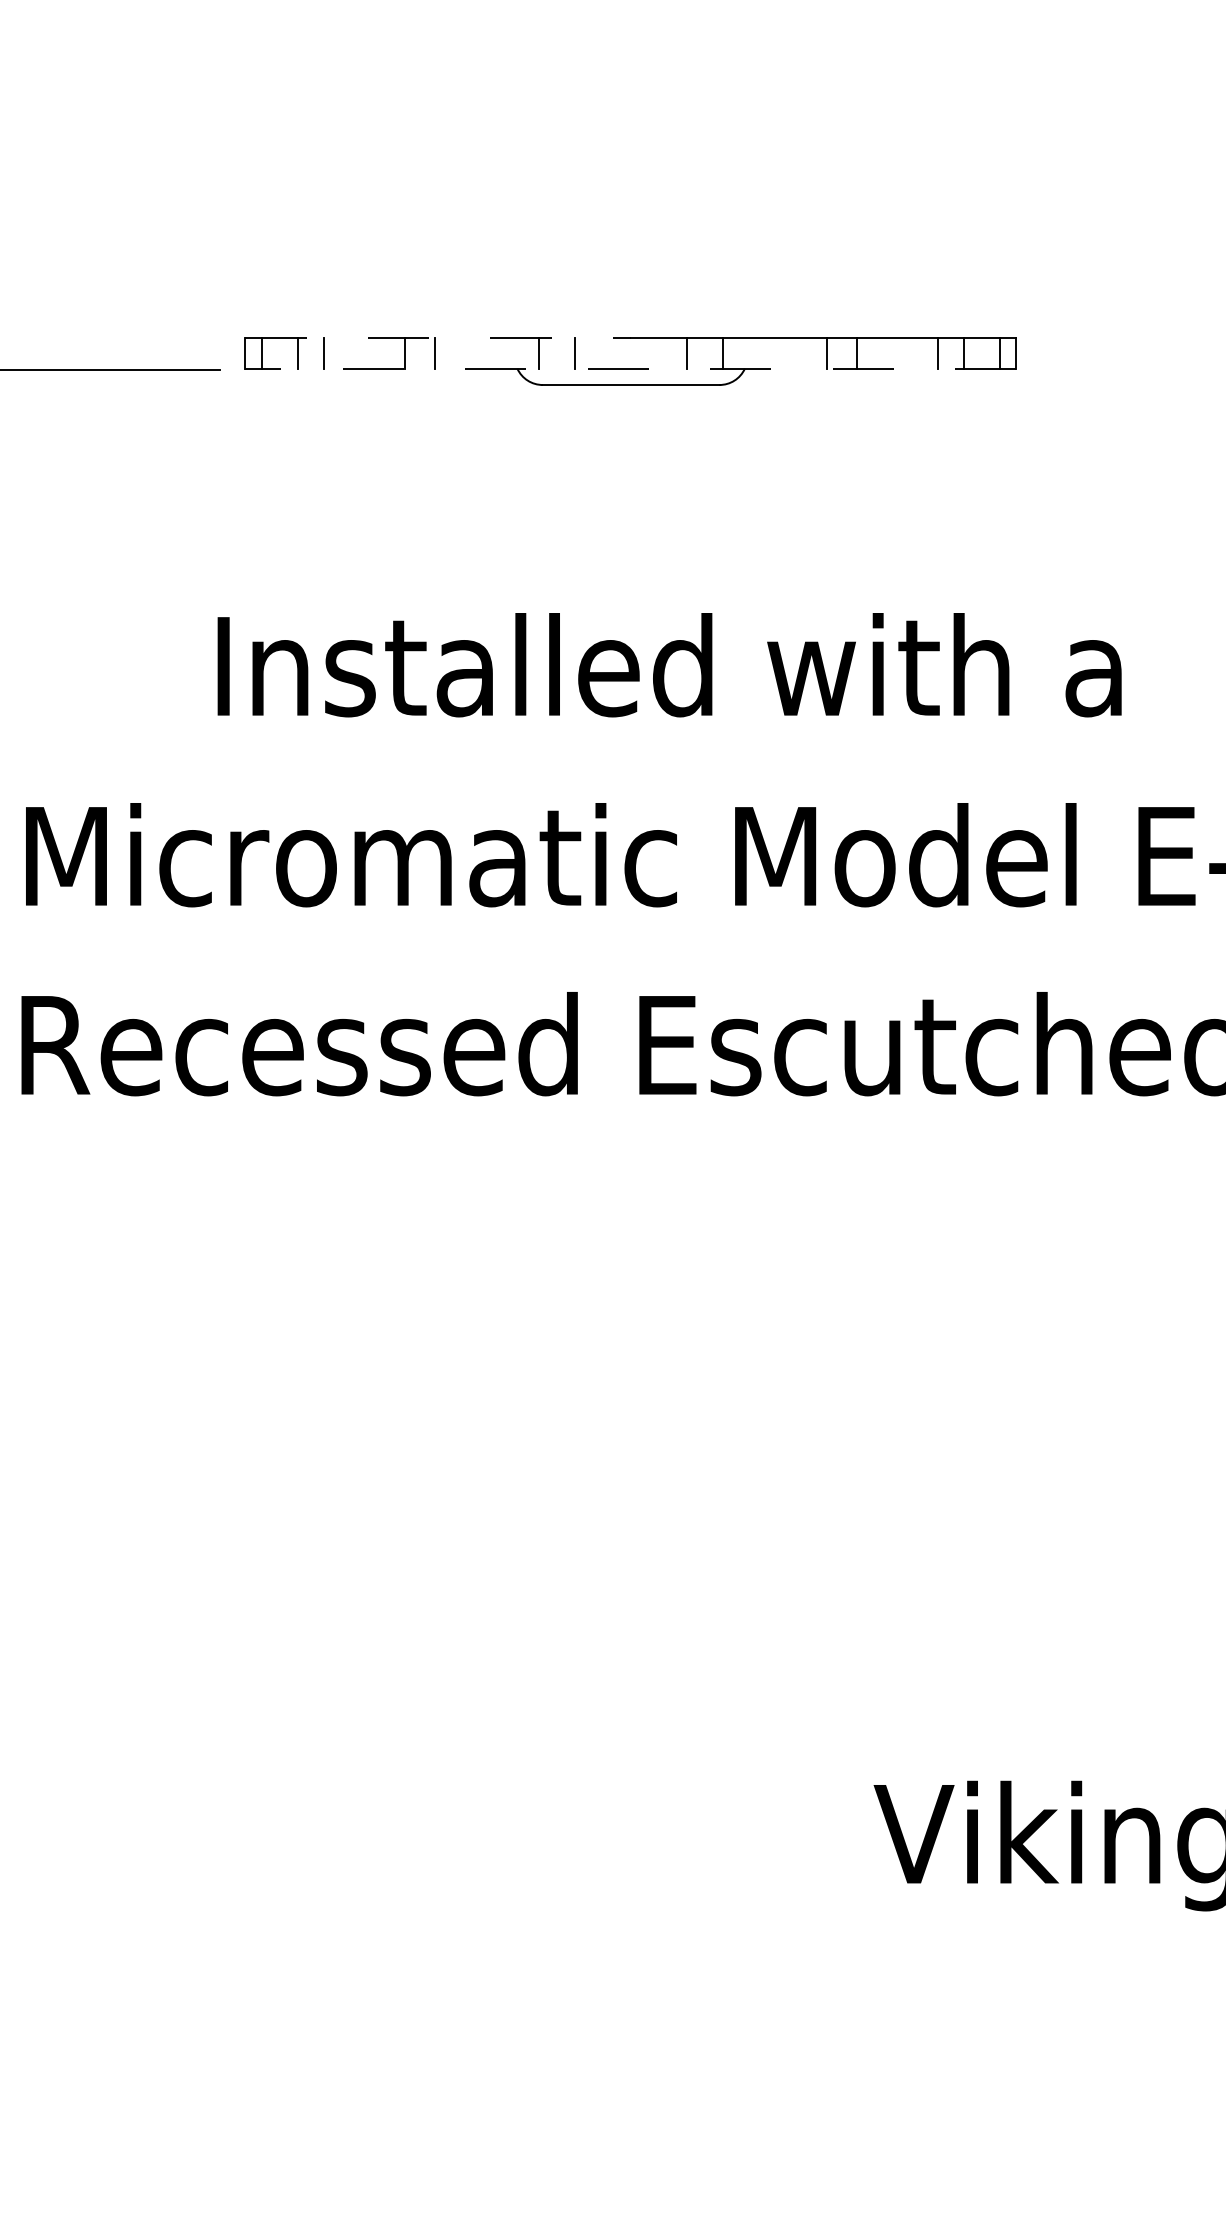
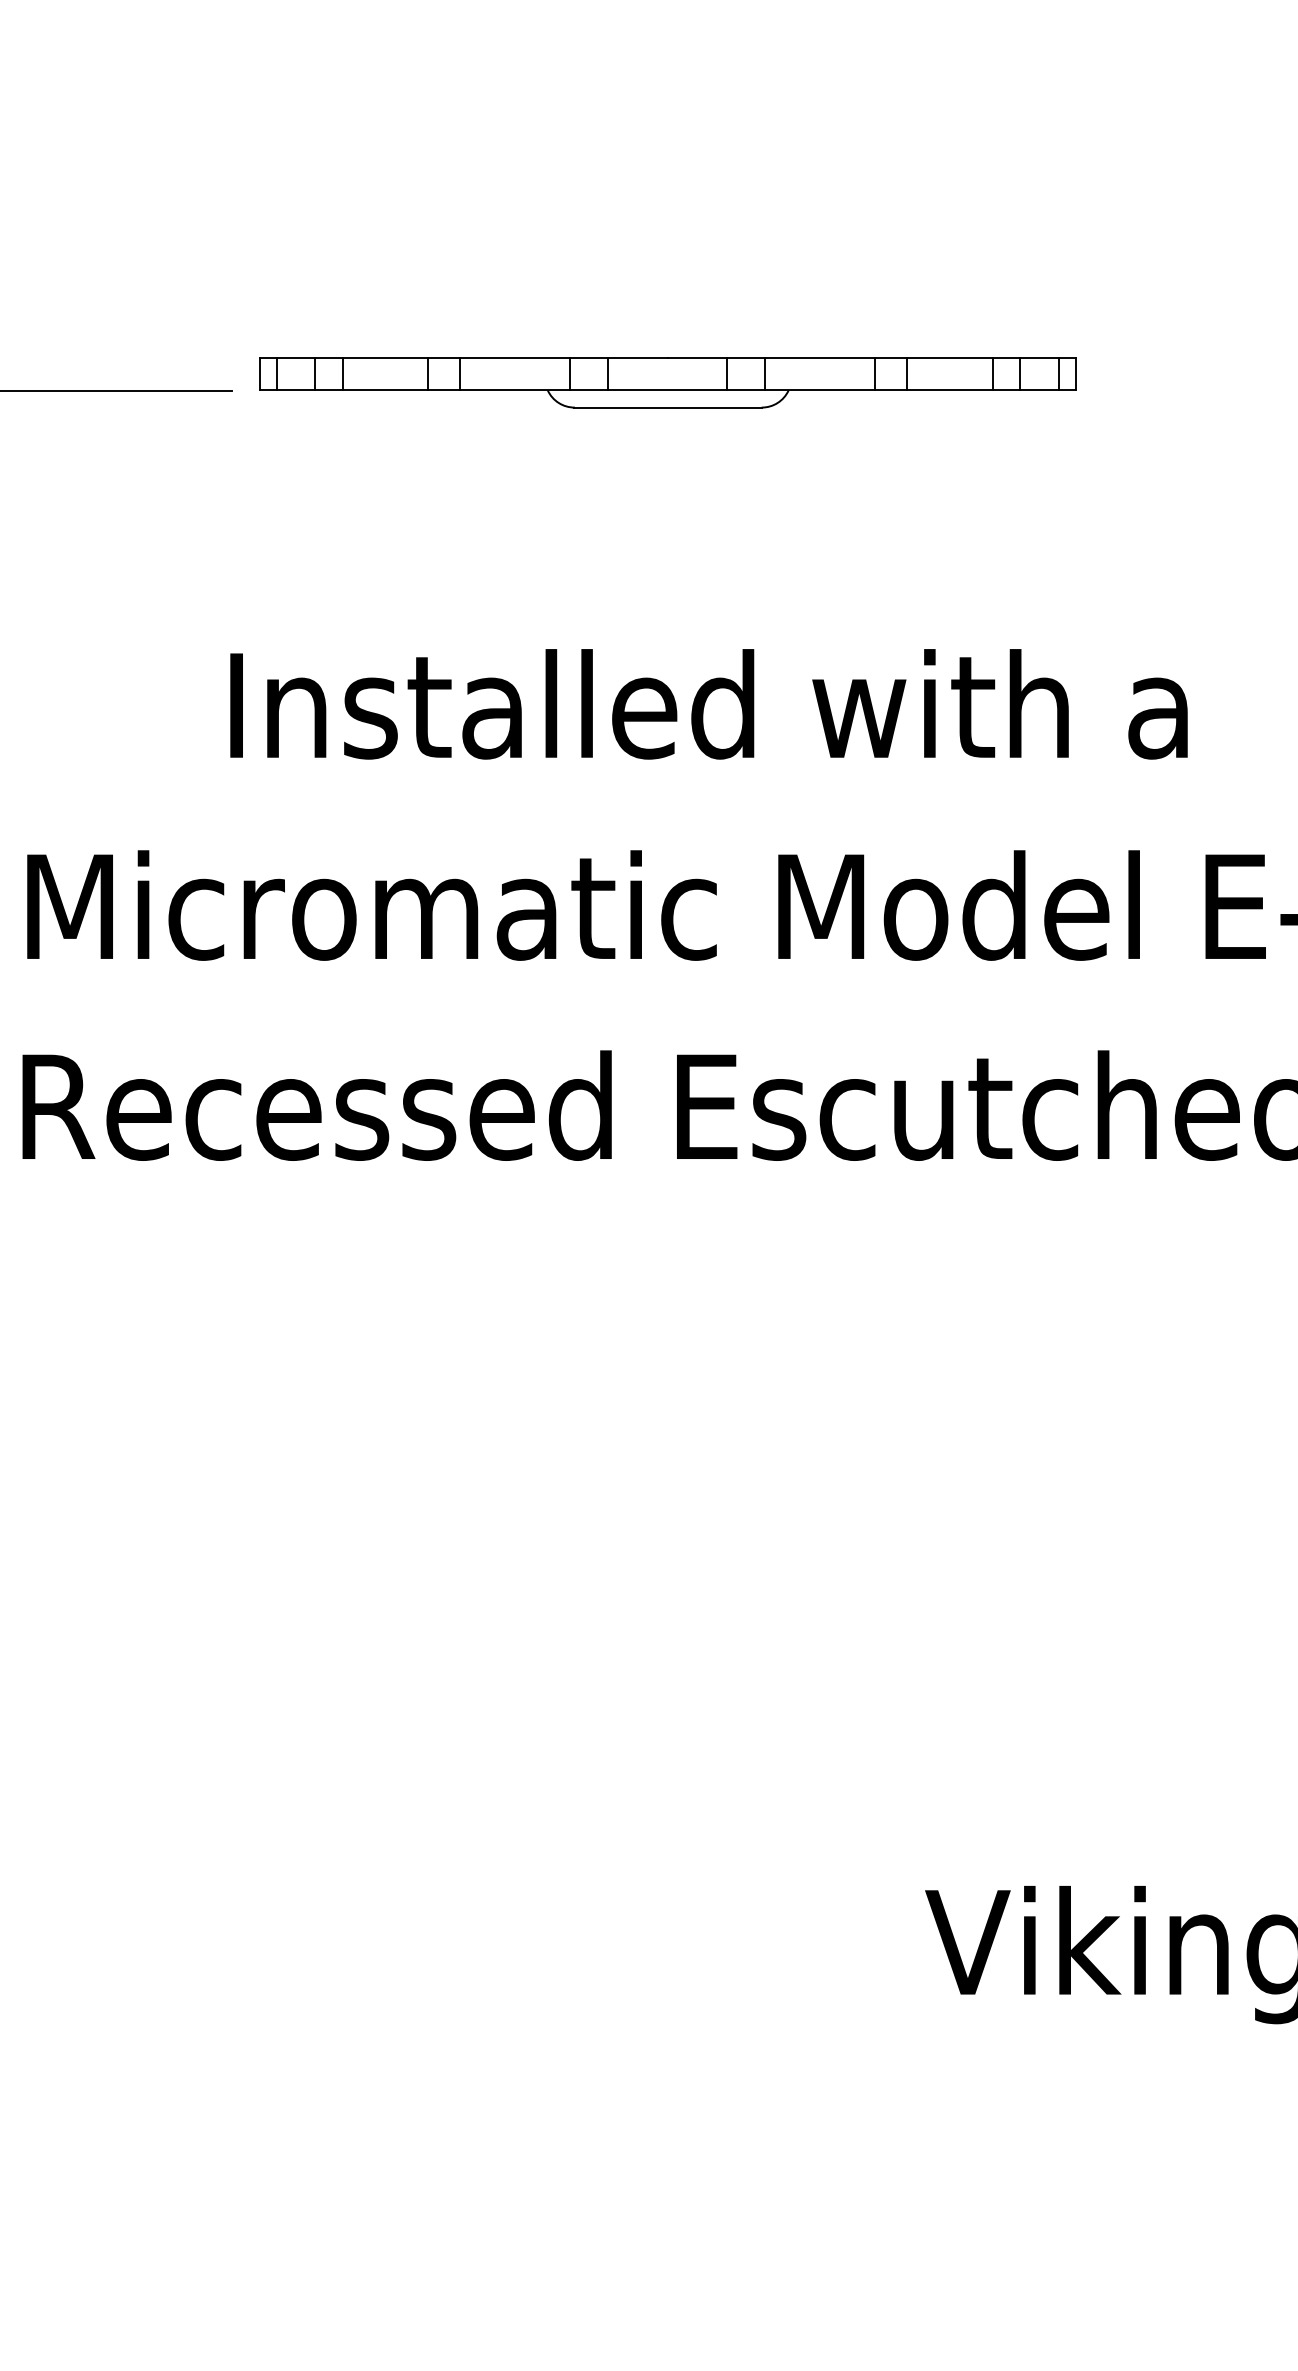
line: (438, 338) -> (464, 358), dashed -> solid
line: (630, 368) -> (667, 390), dashed -> solid

